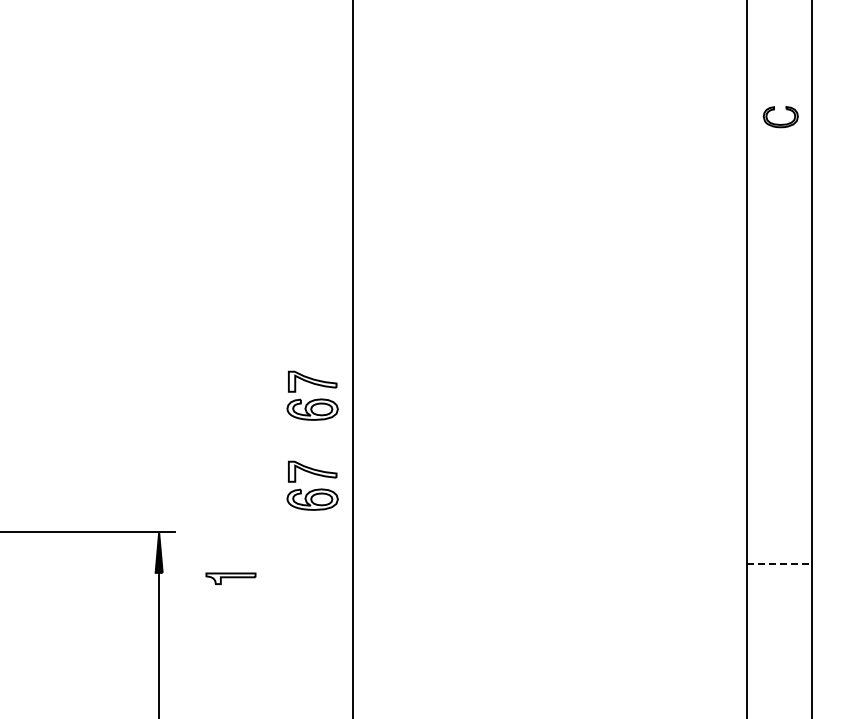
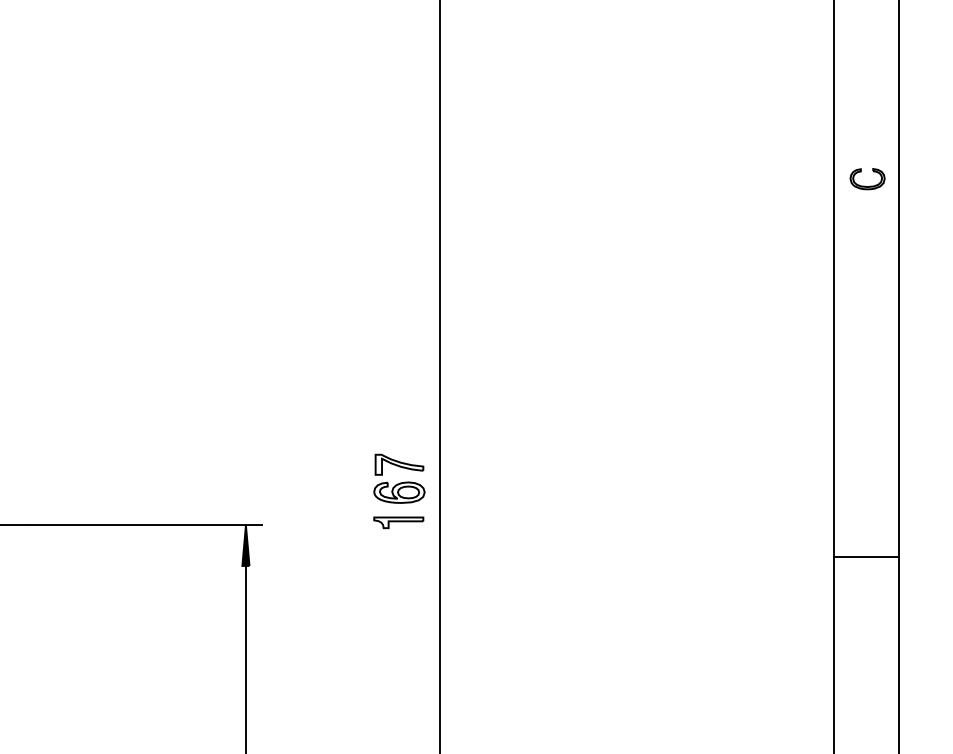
part: (777, 123) -> (864, 185), moved
part: (312, 395) -> (399, 388), removed
line: (779, 563) -> (866, 556), dashed -> solid
part: (230, 578) -> (398, 522), moved

